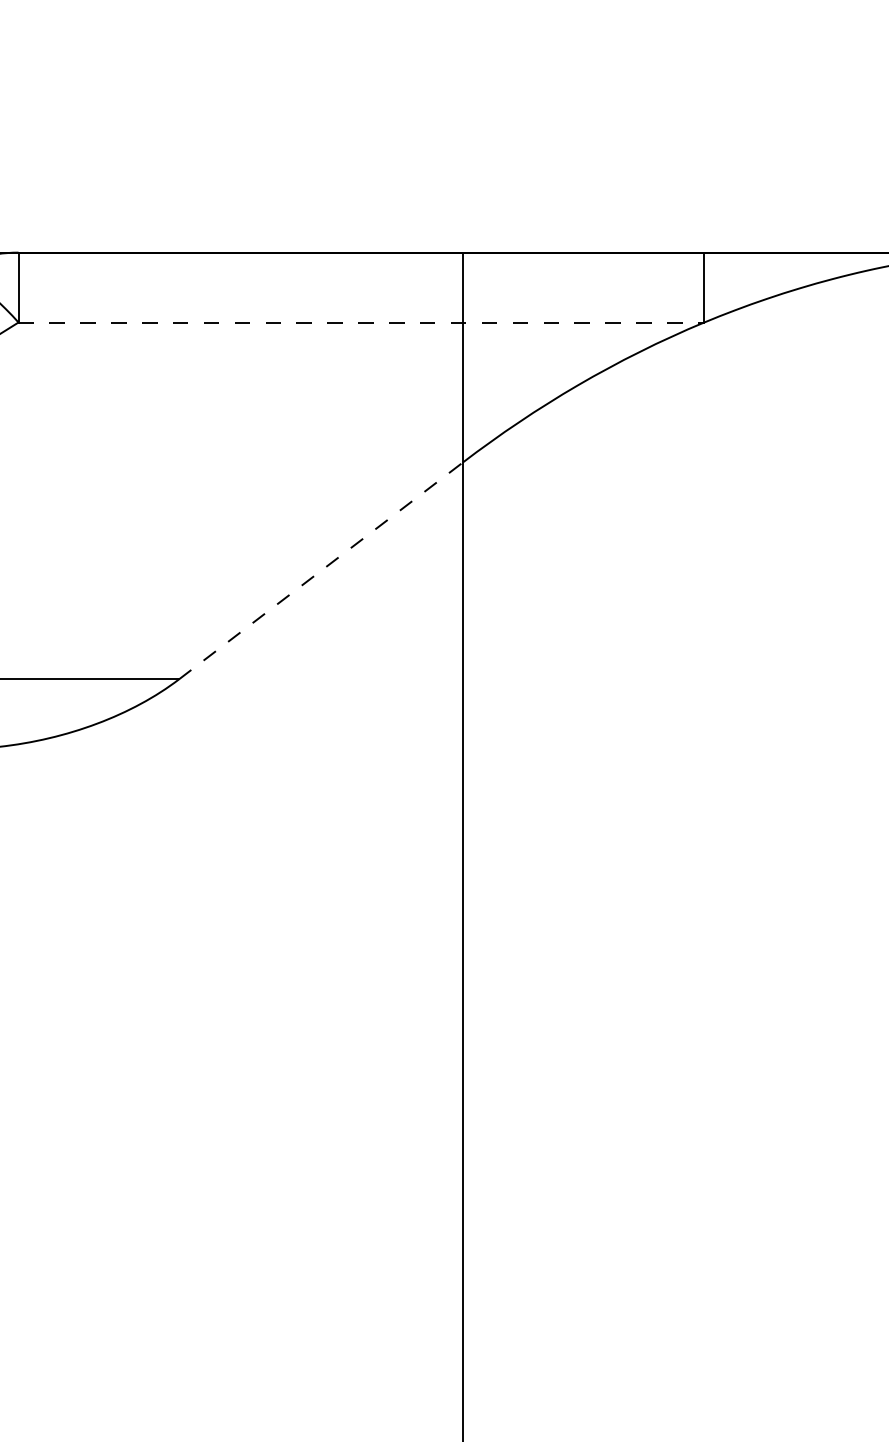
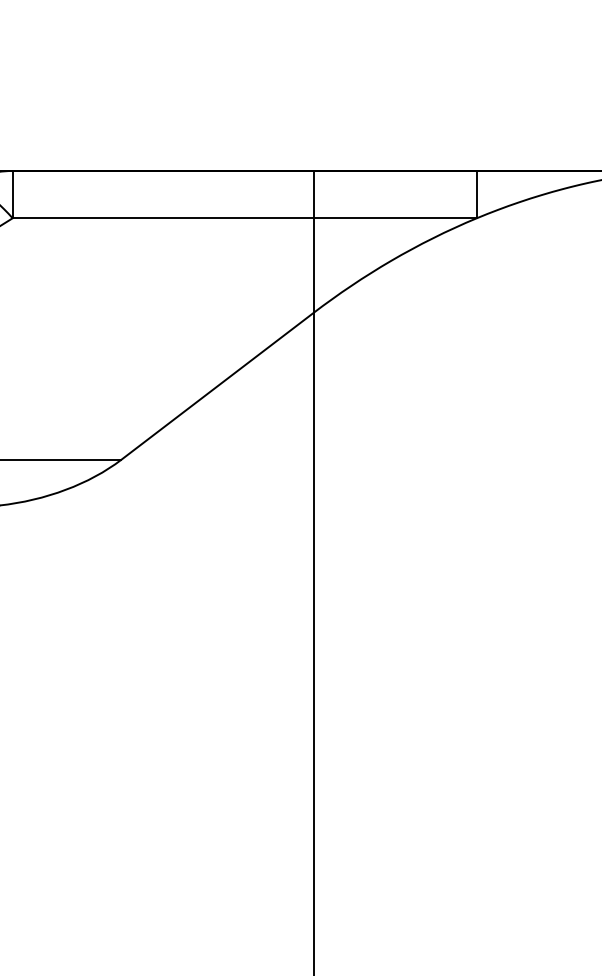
line: (362, 322) -> (245, 218), dashed -> solid
line: (321, 571) -> (217, 386), dashed -> solid

